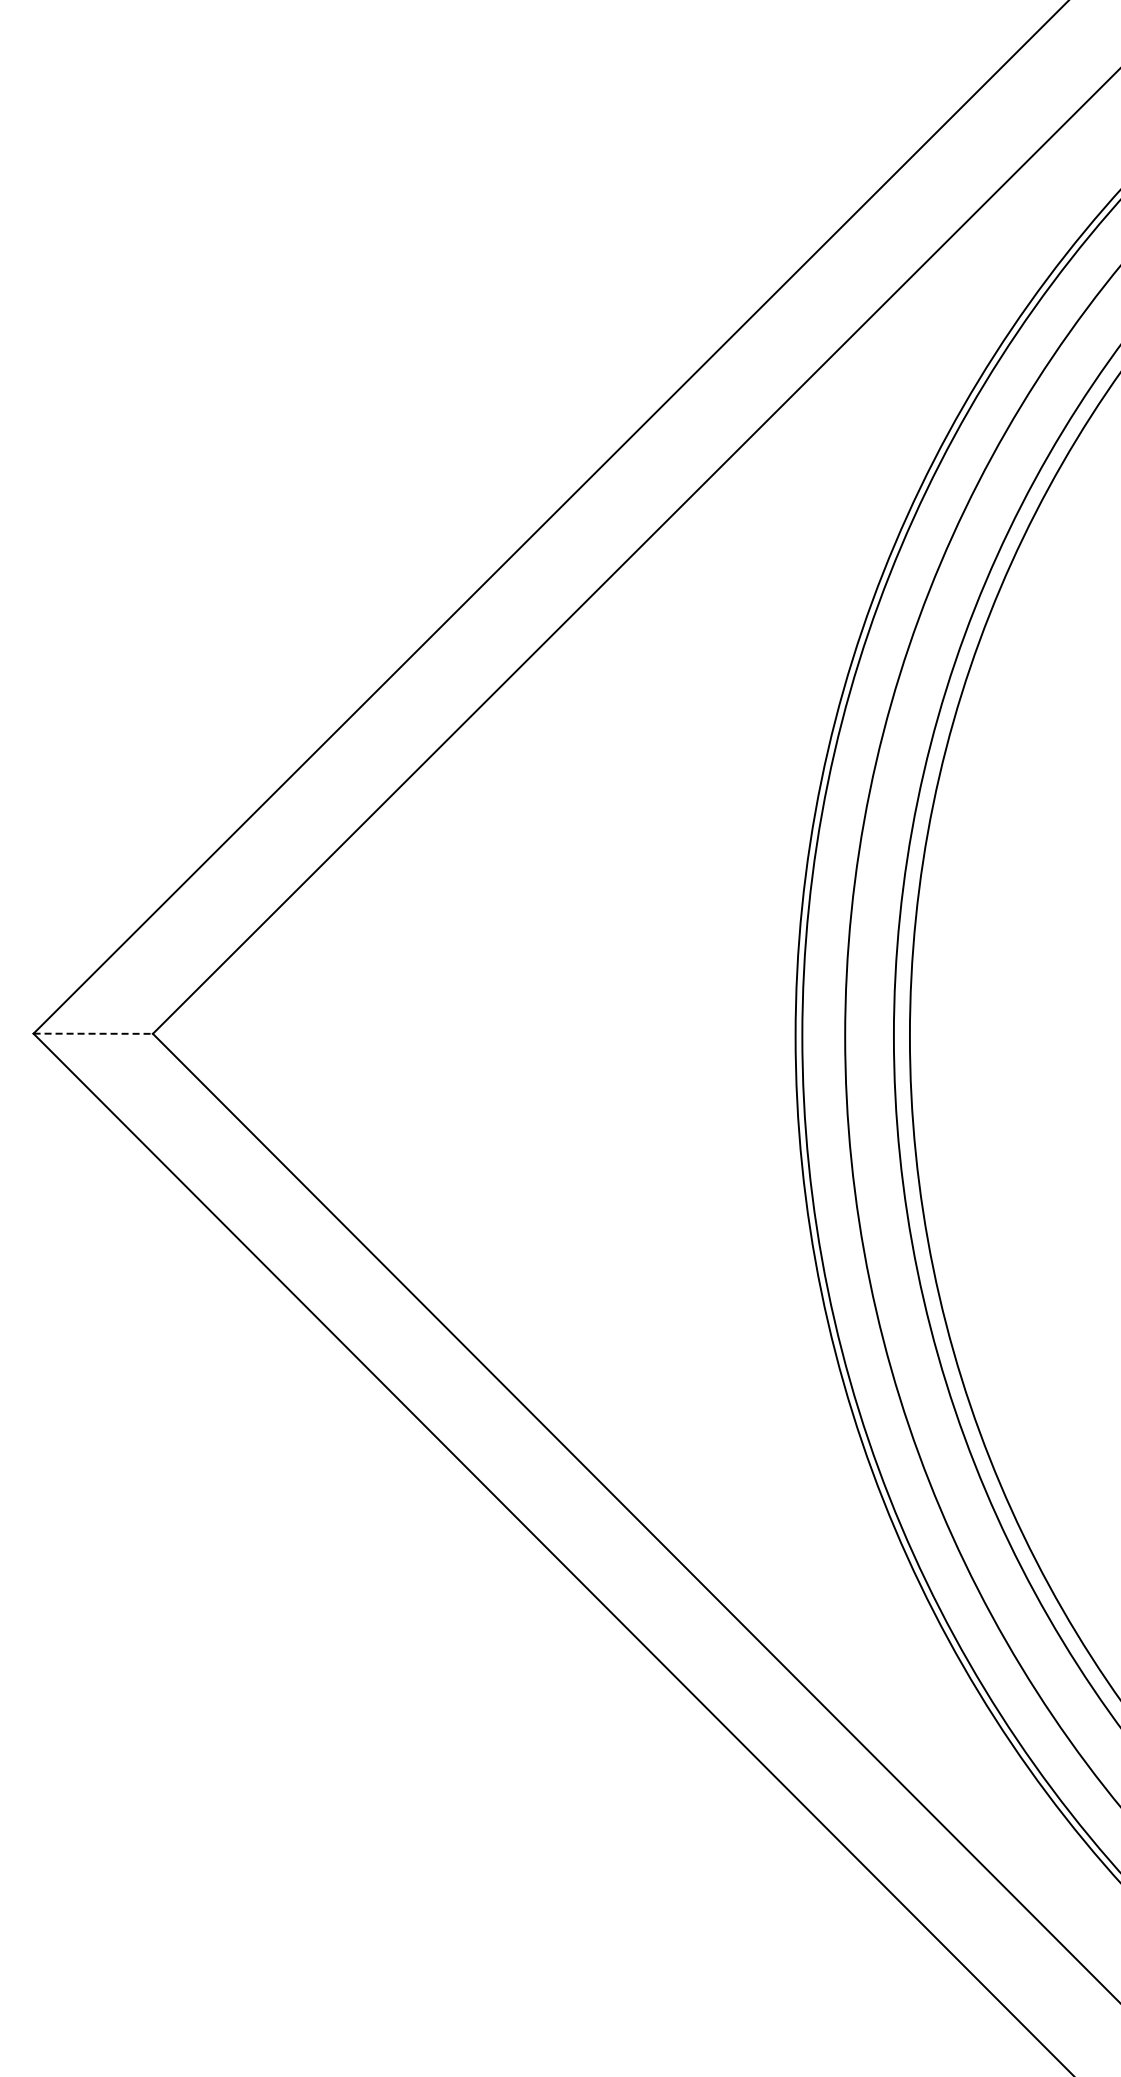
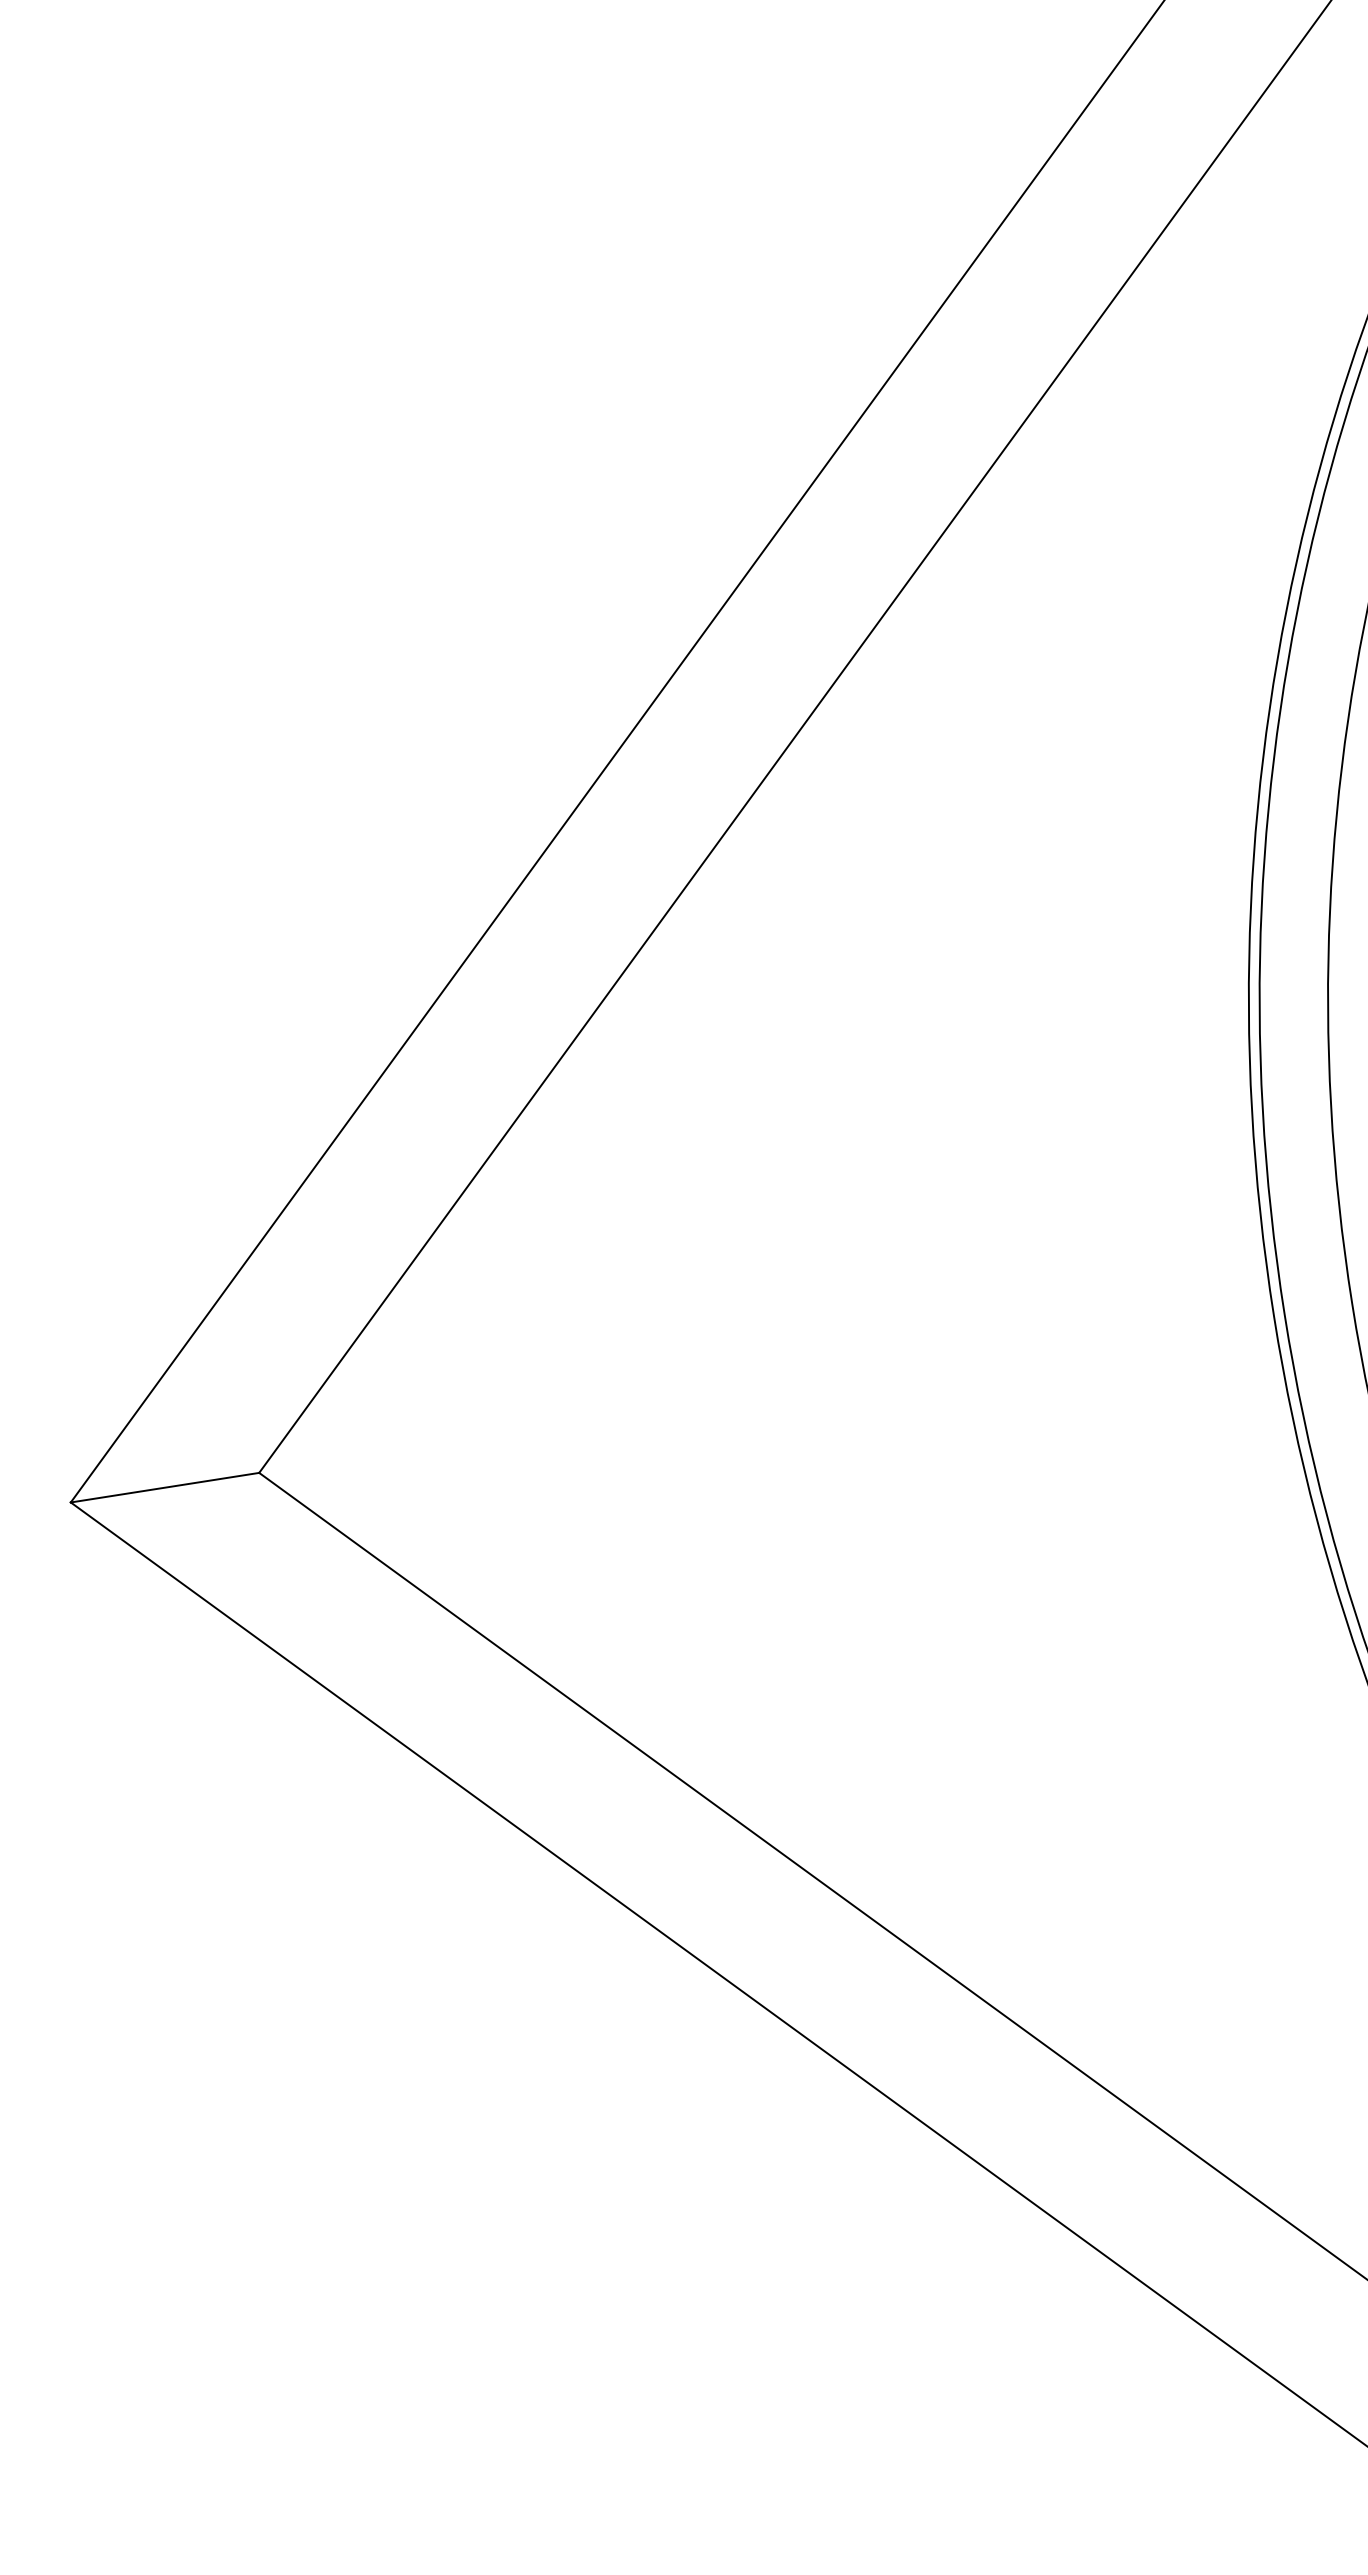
line: (93, 1033) -> (165, 1487), dashed -> solid

